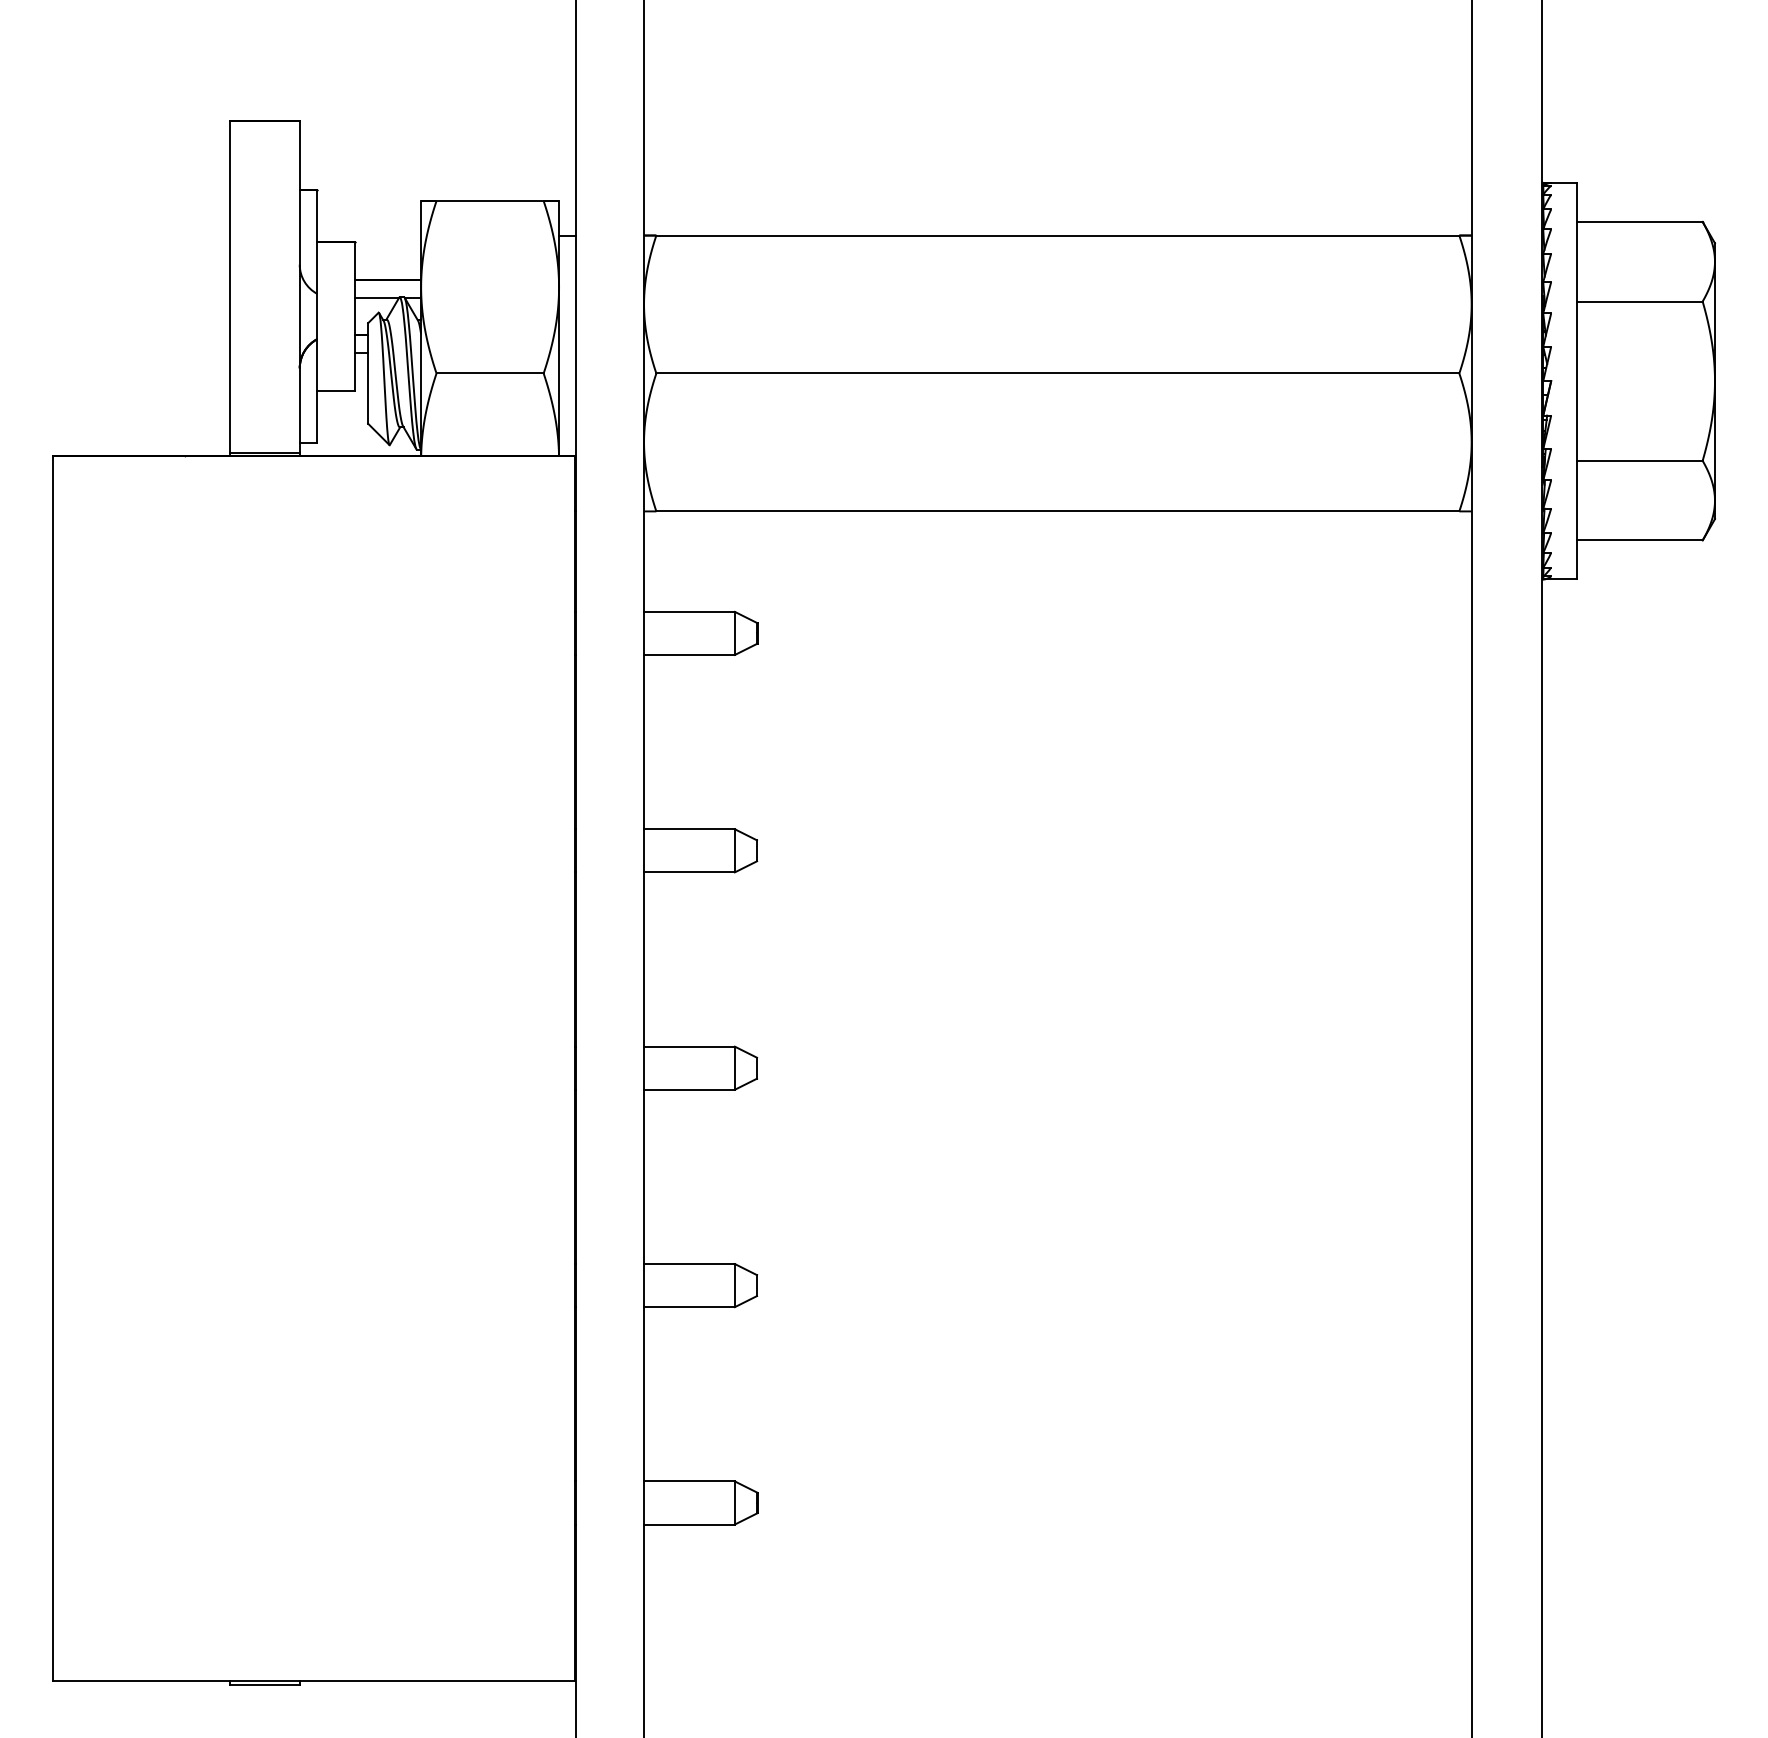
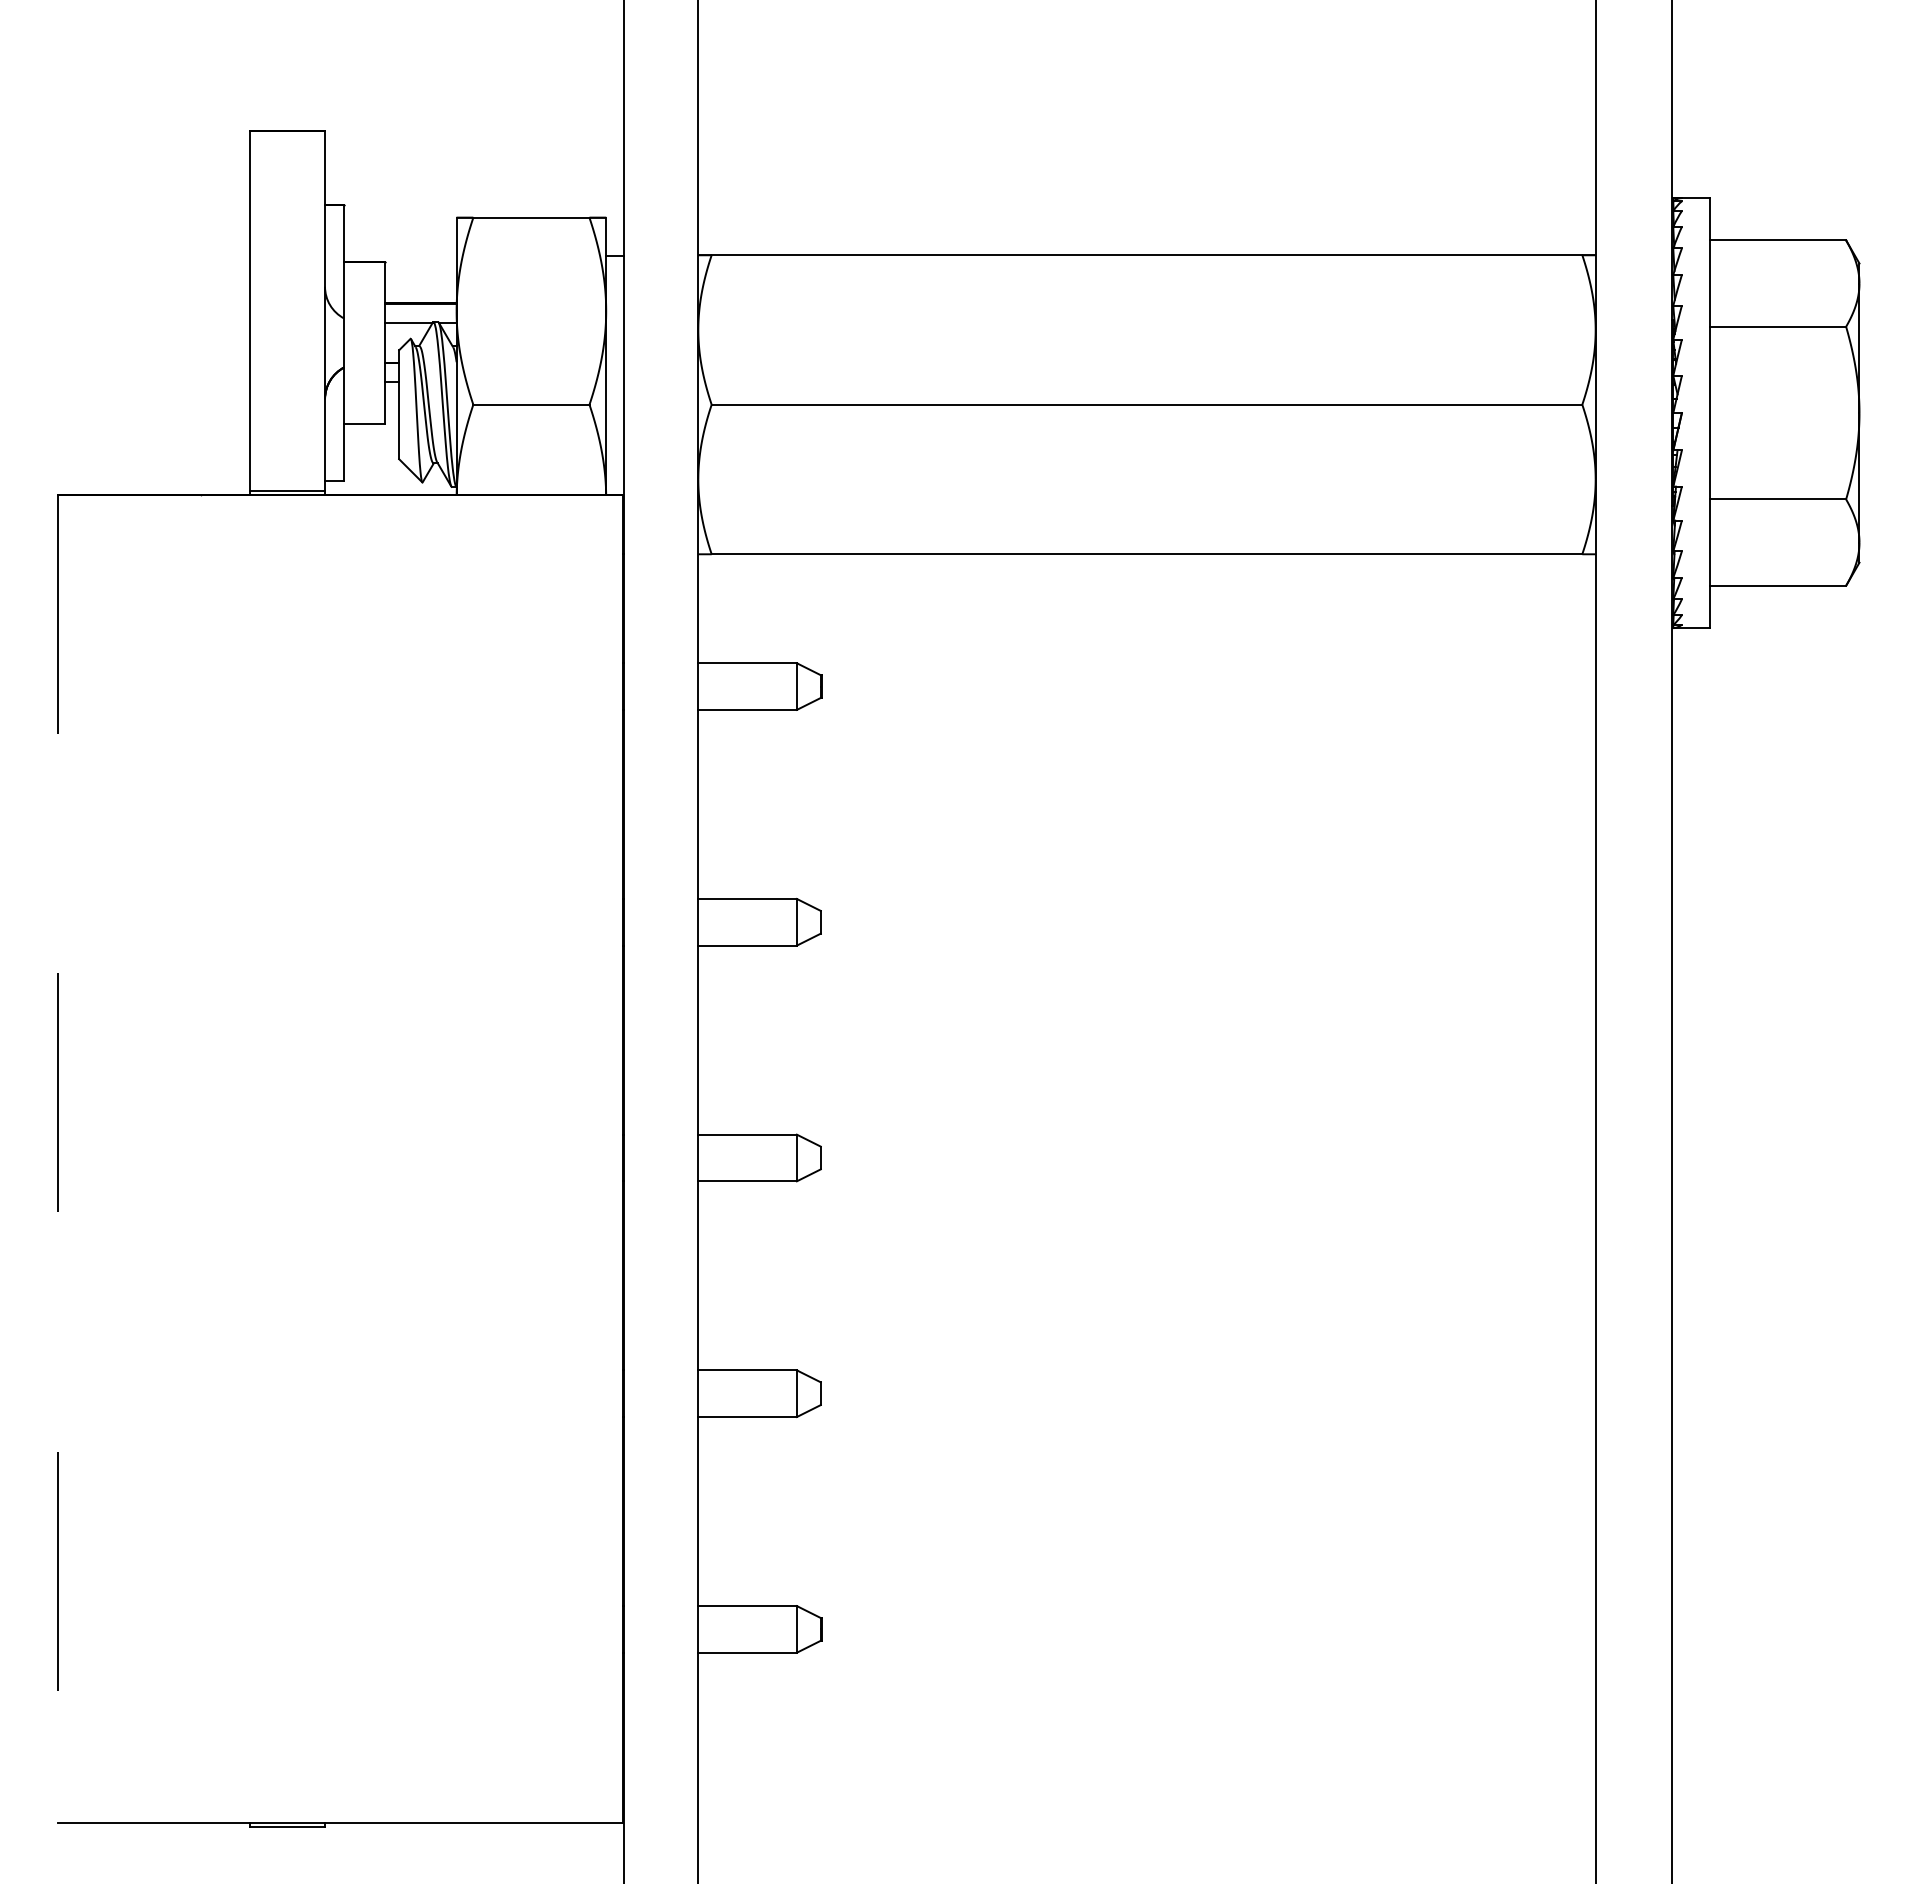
line: (53, 1069) -> (57, 1159), solid -> dashed

